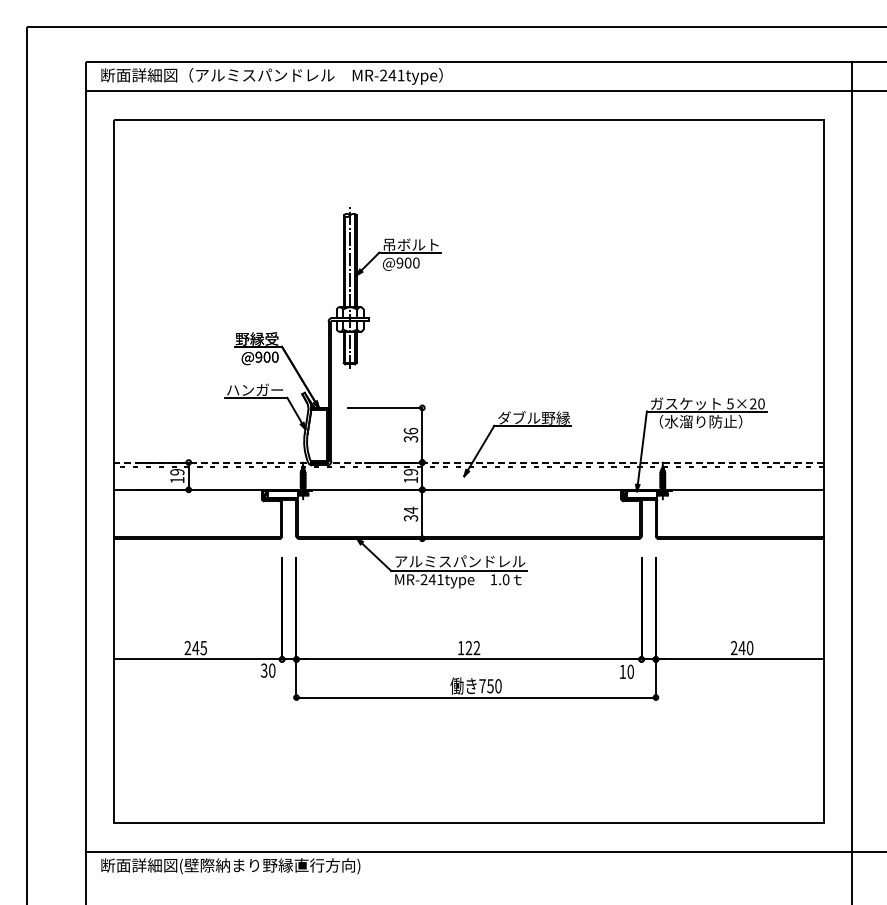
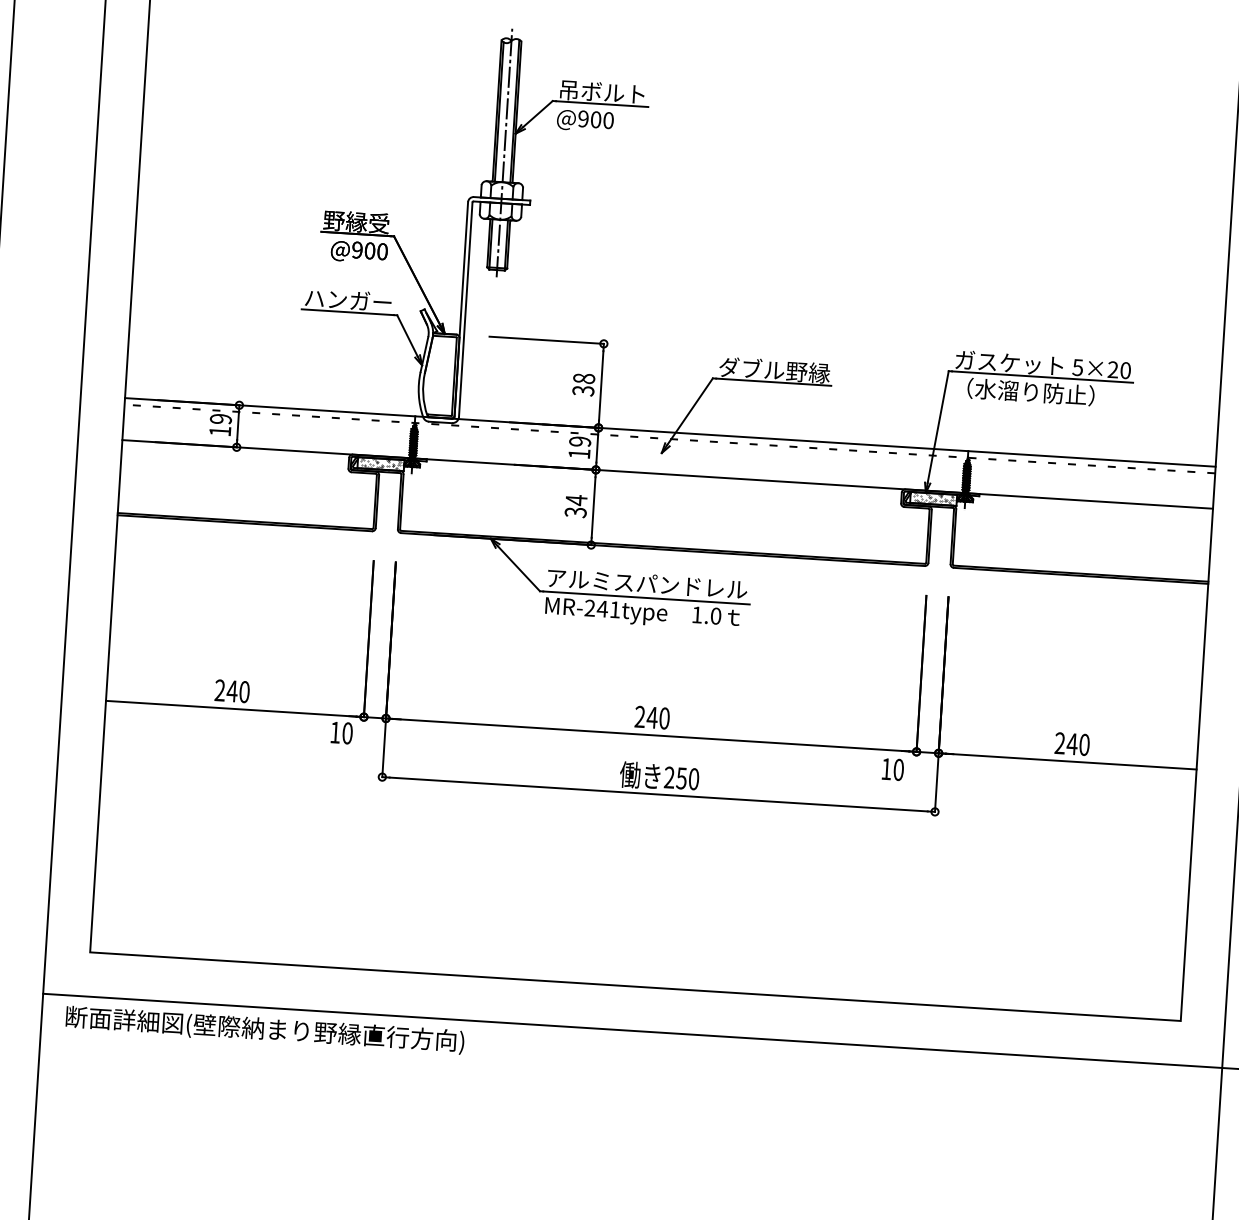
text: (410, 430) -> (583, 377), 36 -> 38
line: (469, 462) -> (671, 432), dashed -> solid
hatch: (282, 494) -> (380, 463), added
hatch: (642, 494) -> (933, 498), added
text: (468, 647) -> (651, 716), 122 -> 240
text: (203, 648) -> (244, 692), 245 -> 240
text: (264, 670) -> (335, 732), 30 -> 10
text: (482, 686) -> (669, 778), 750 -> 250

